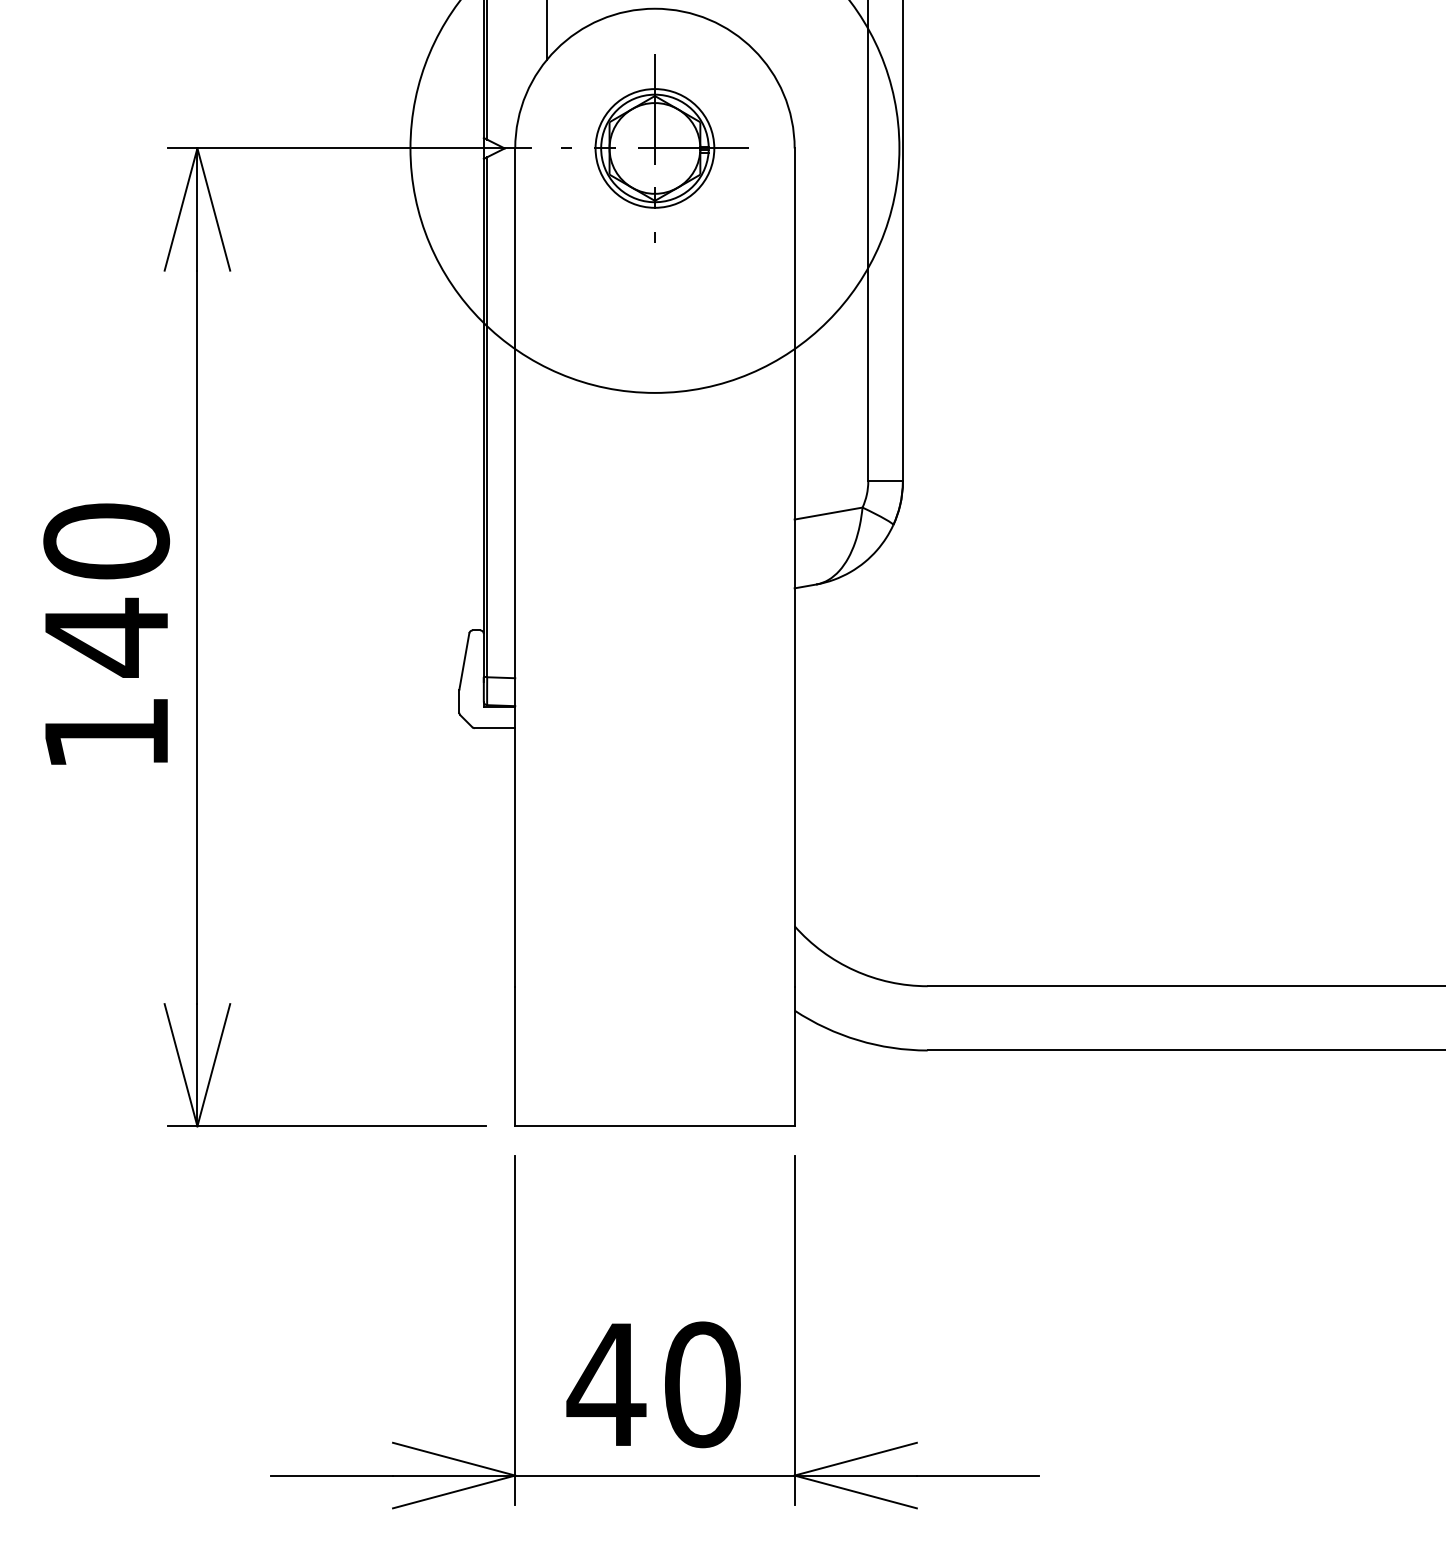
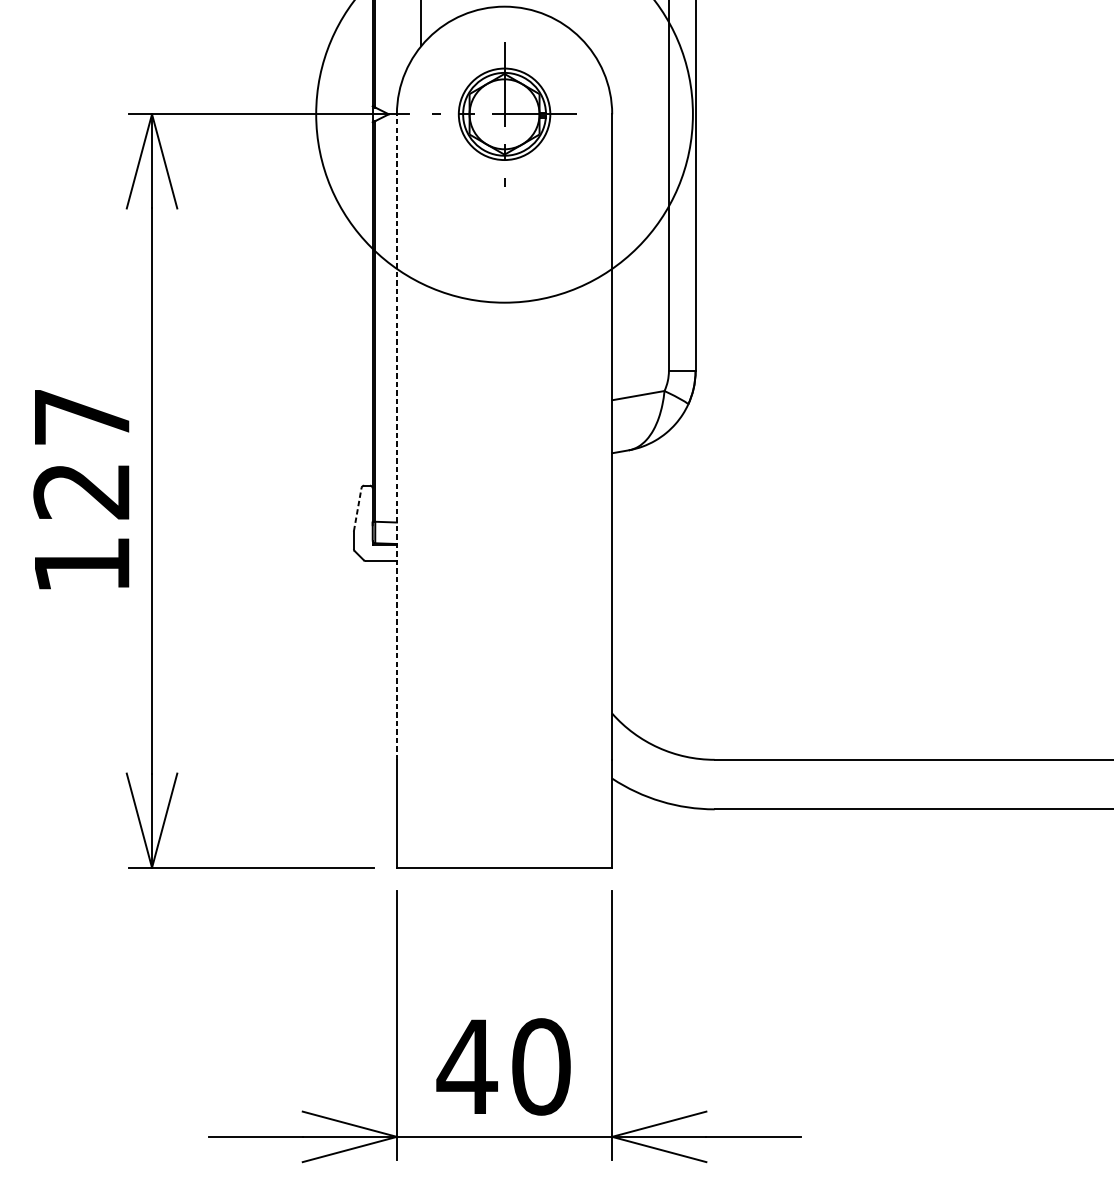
line: (515, 567) -> (397, 437), solid -> dashed
text: (106, 590) -> (81, 454), 140 -> 127
line: (464, 661) -> (357, 509), solid -> dashed

